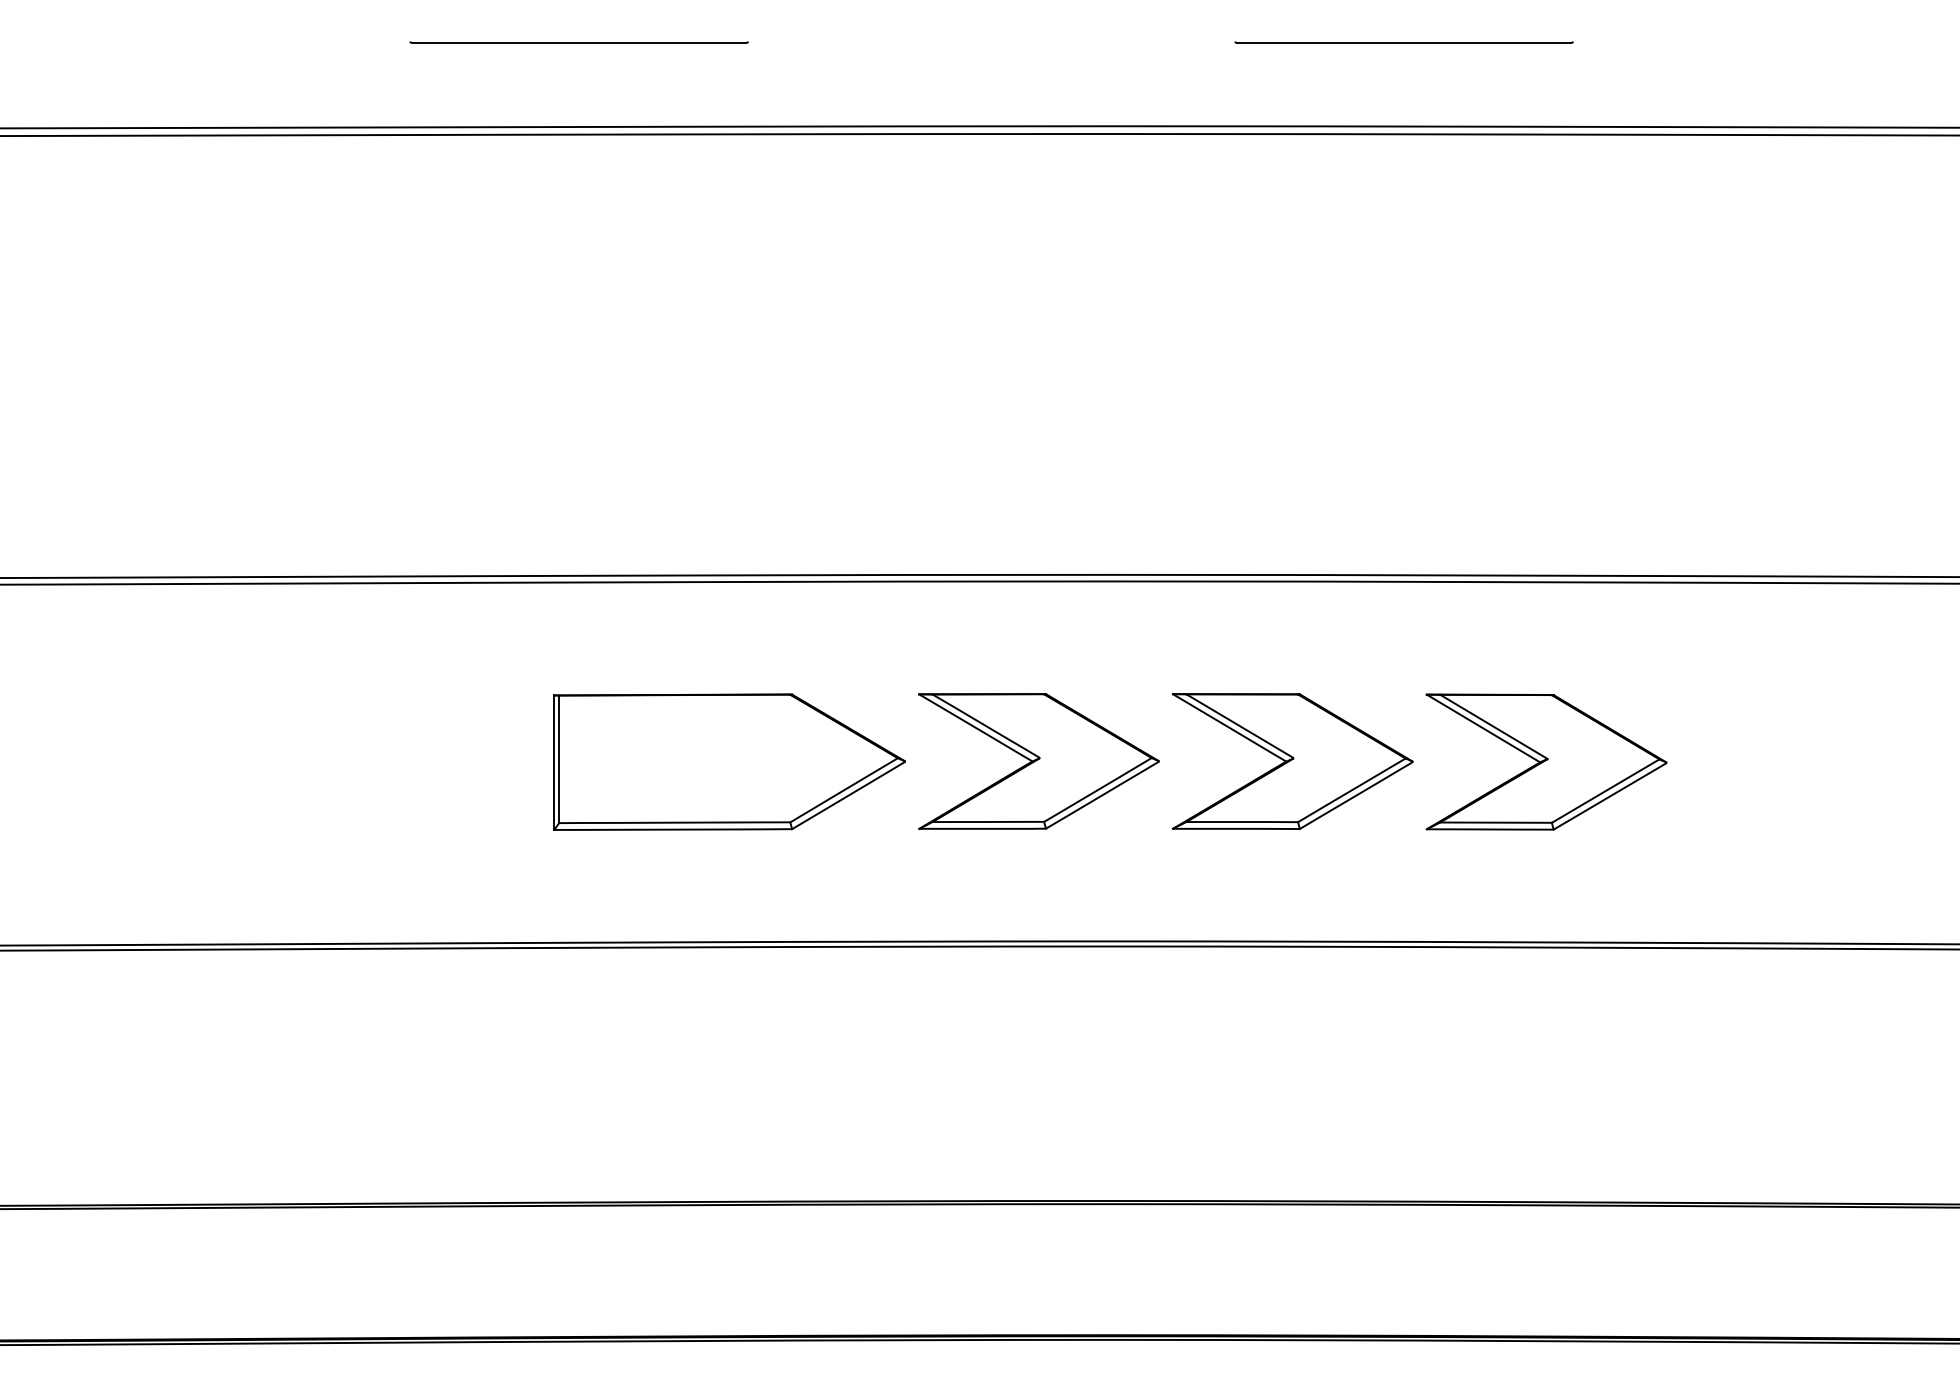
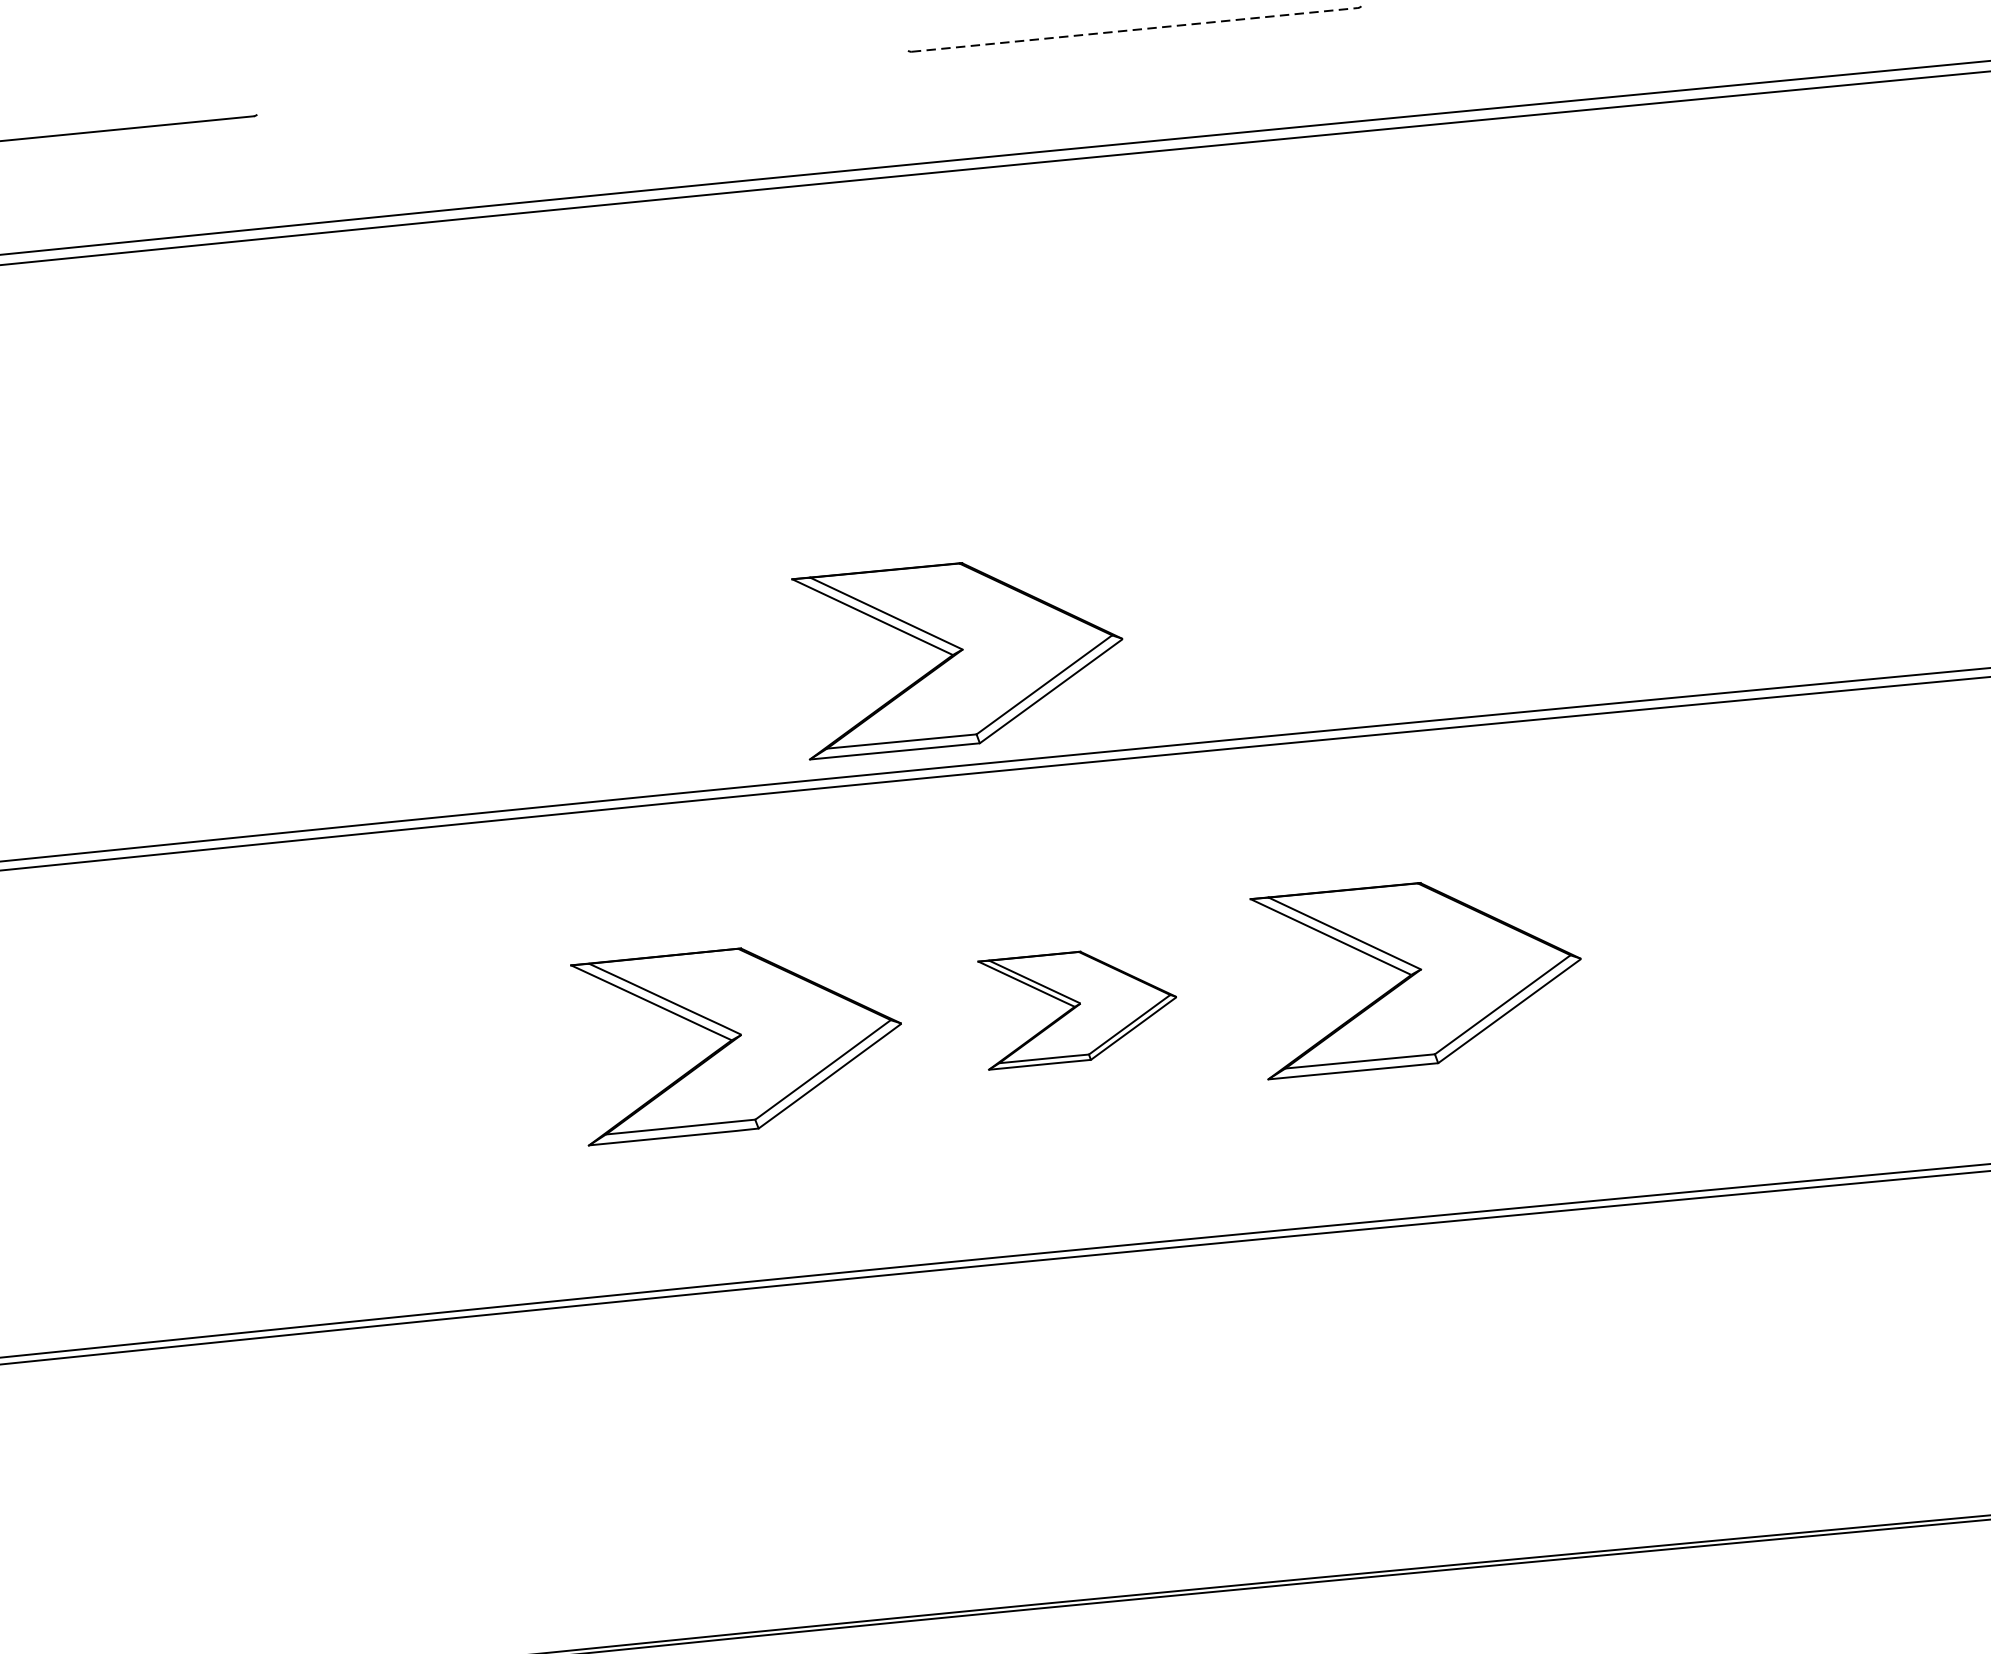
line: (1404, 42) -> (1135, 29), solid -> dashed
part: (1230, 491) -> (961, 653), added
part: (729, 761) -> (326, 1080), removed
part: (1292, 761) -> (1079, 1006), size x0.6

